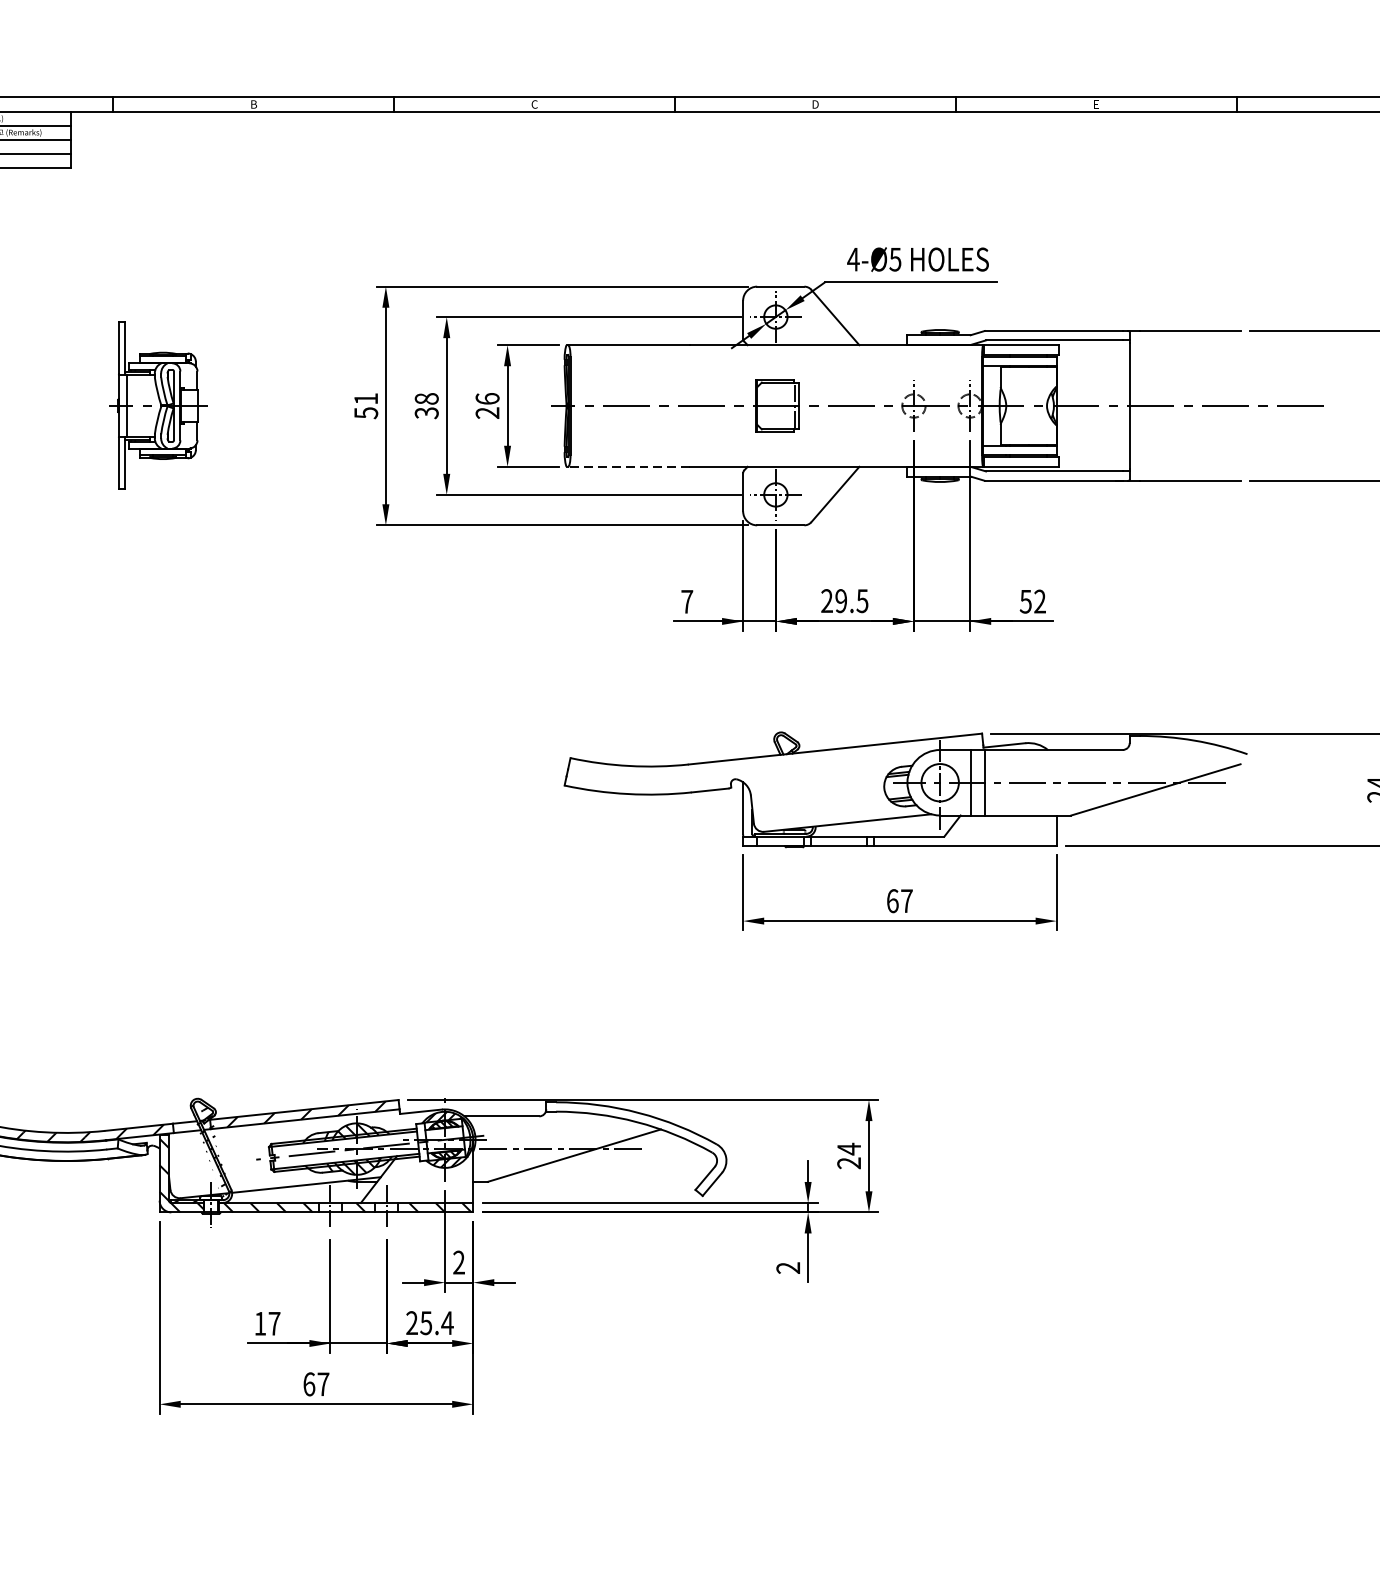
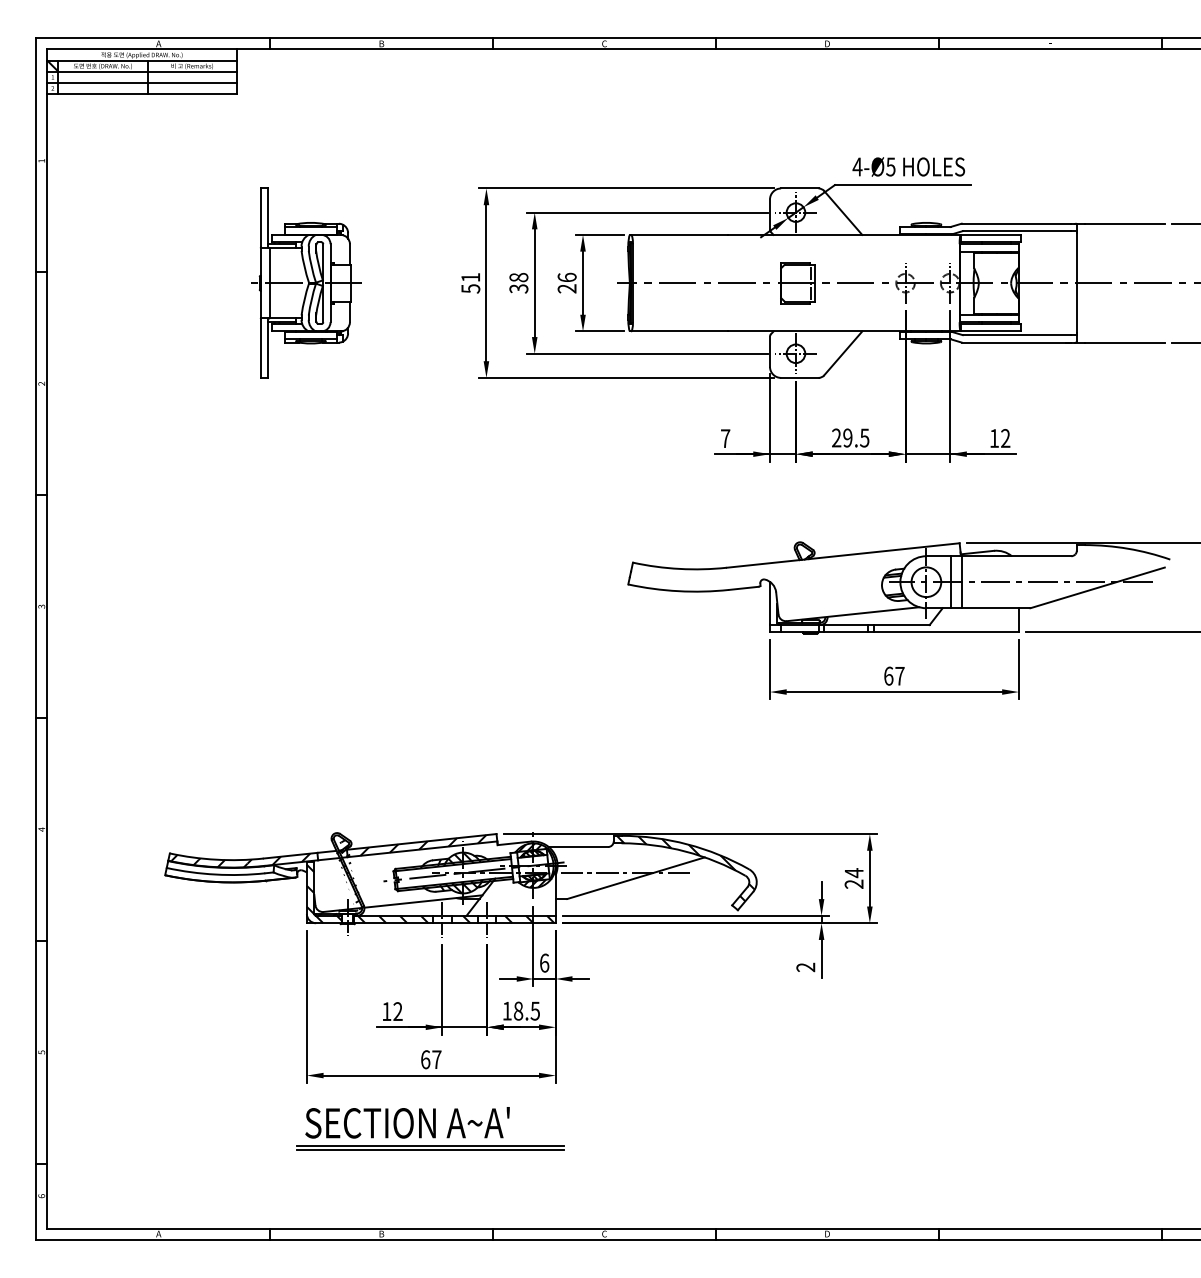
part: (159, 405) -> (306, 282), size x1.43
line: (627, 466) -> (678, 331), dashed -> solid
text: (1024, 601) -> (993, 438), 52 -> 12
hatch: (636, 1143) -> (685, 868), added
text: (459, 1261) -> (544, 962), 2 -> 6
text: (430, 1322) -> (521, 1010), 25.4 -> 18.5
text: (273, 1323) -> (397, 1011), 17 -> 12
part: (315, 1470) -> (430, 1128), added

